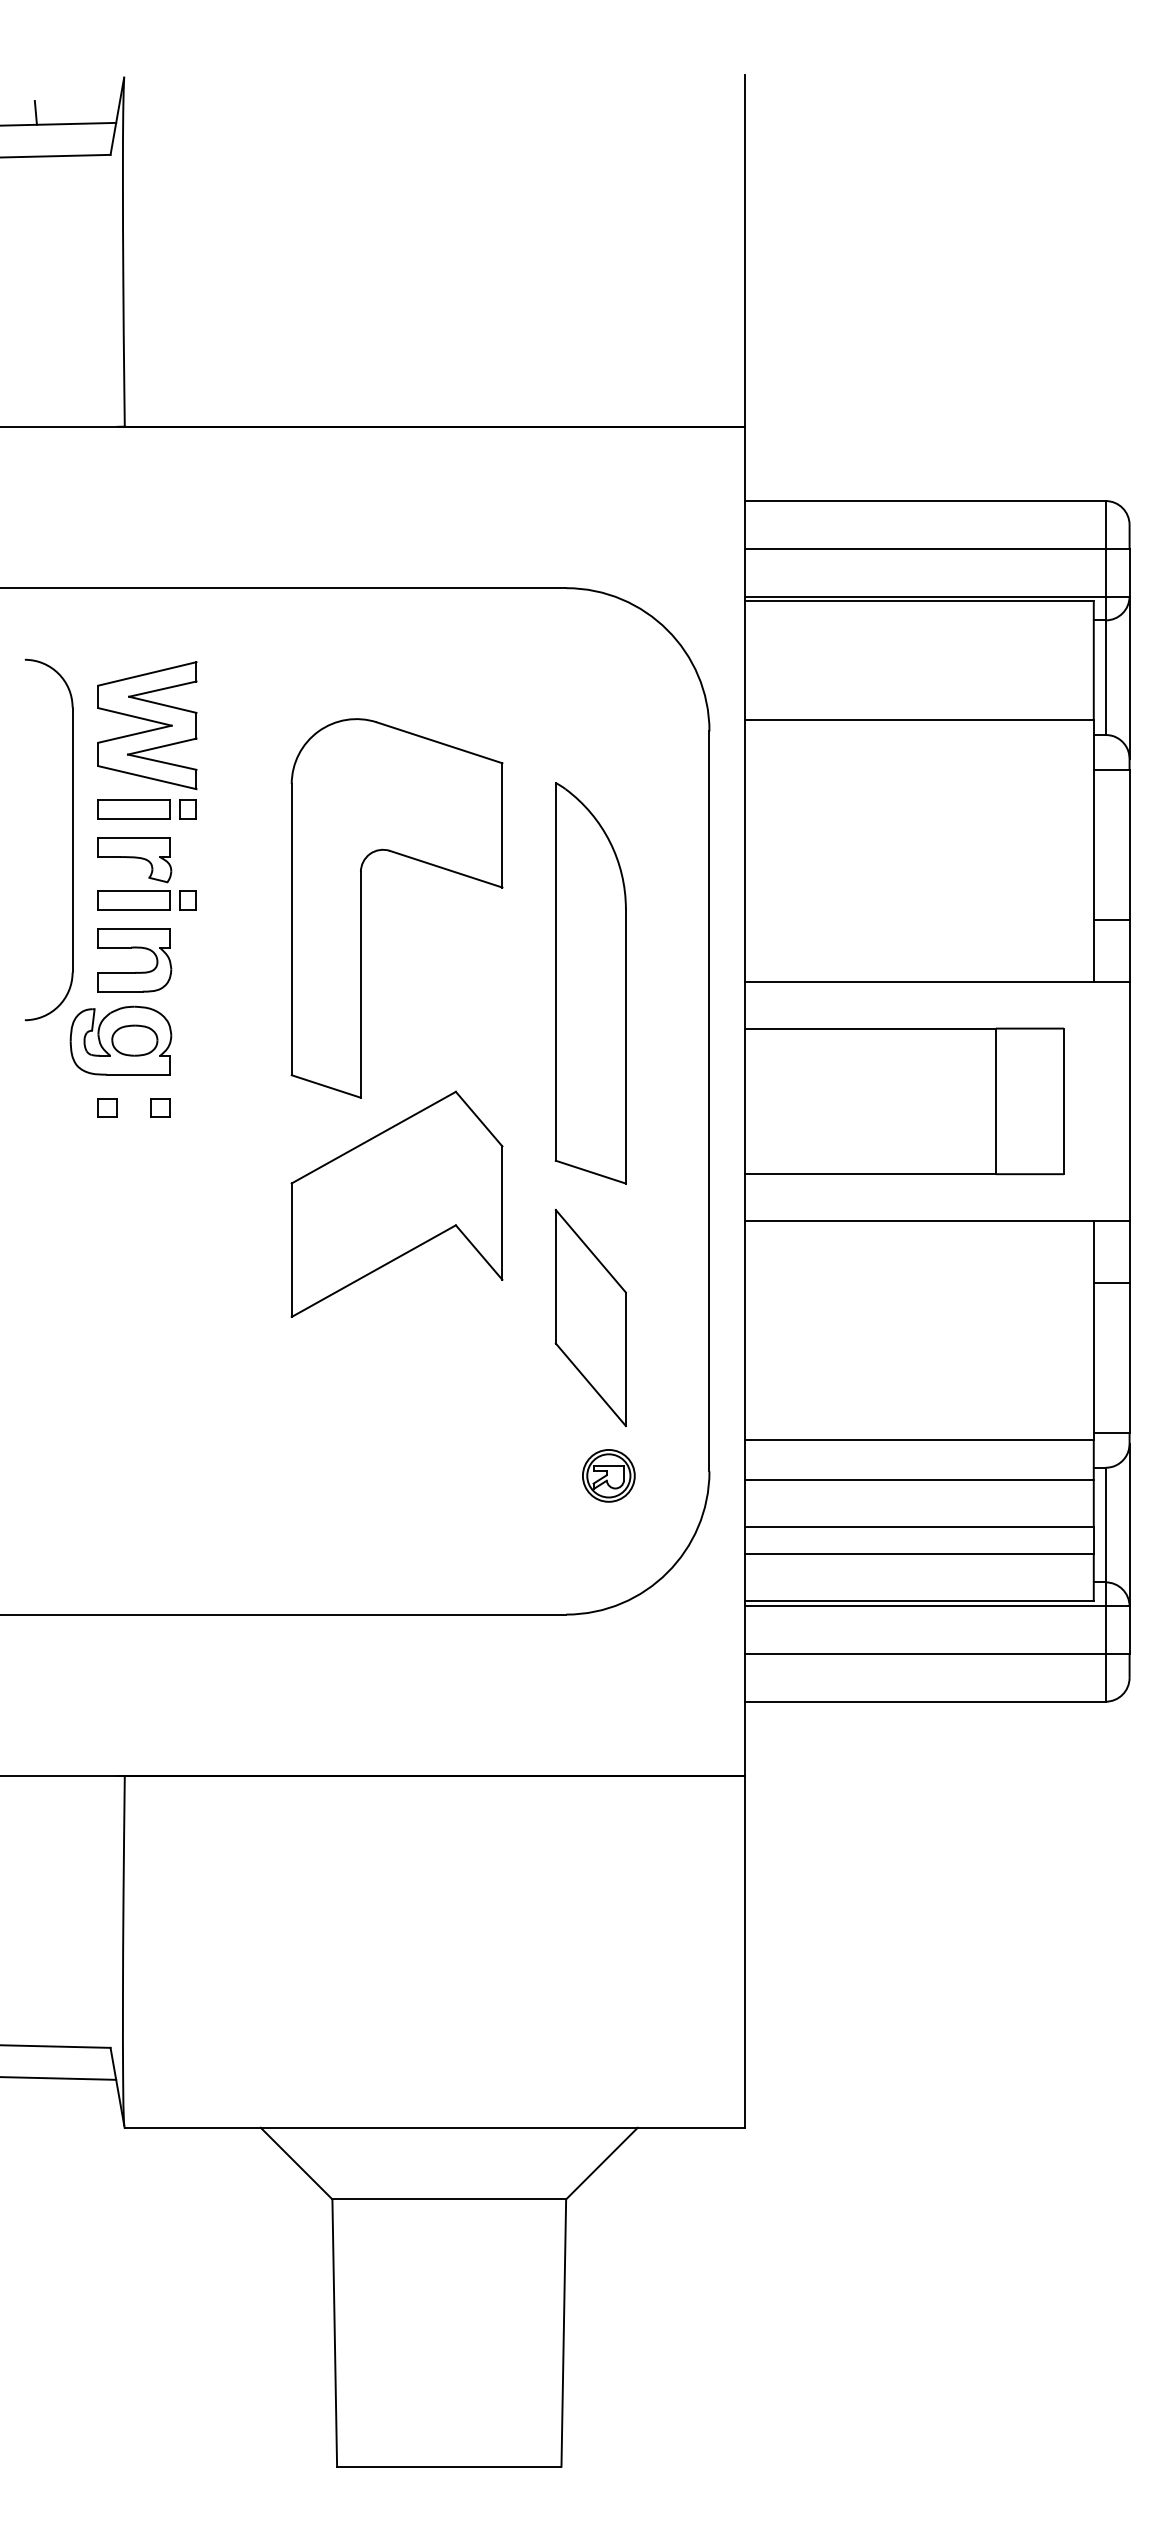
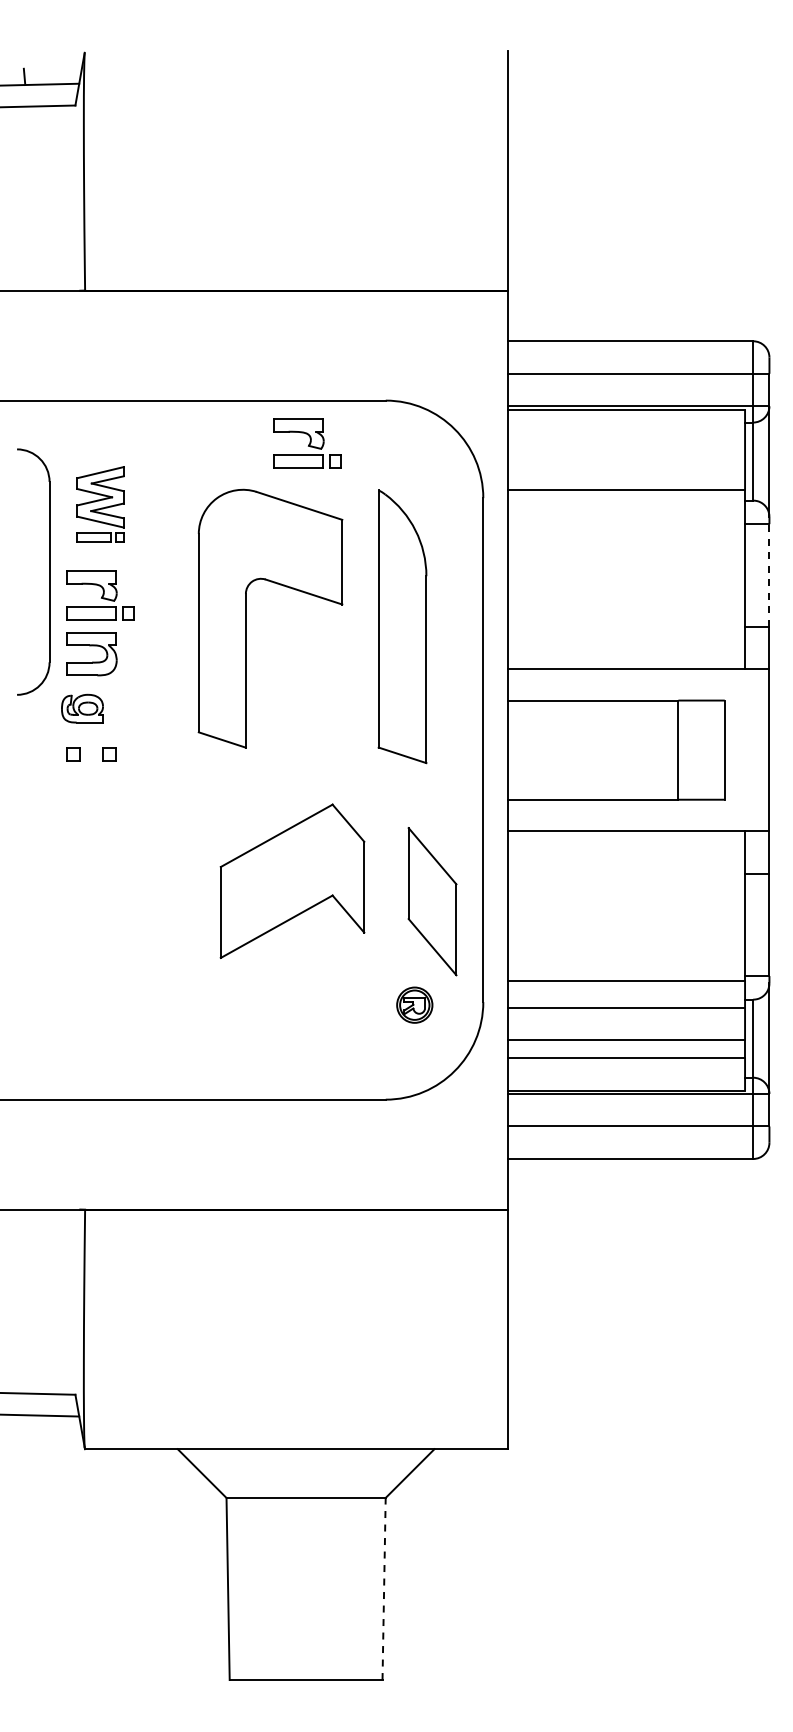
part: (451, 651) -> (307, 443), added
part: (147, 740) -> (100, 504), size x0.7
line: (1129, 843) -> (769, 574), solid -> dashed
part: (590, 982) -> (402, 626), moved
part: (120, 1040) -> (82, 708), size x0.6
part: (396, 1203) -> (292, 880), moved
part: (590, 1317) -> (432, 901), moved
line: (564, 2332) -> (384, 1588), solid -> dashed

